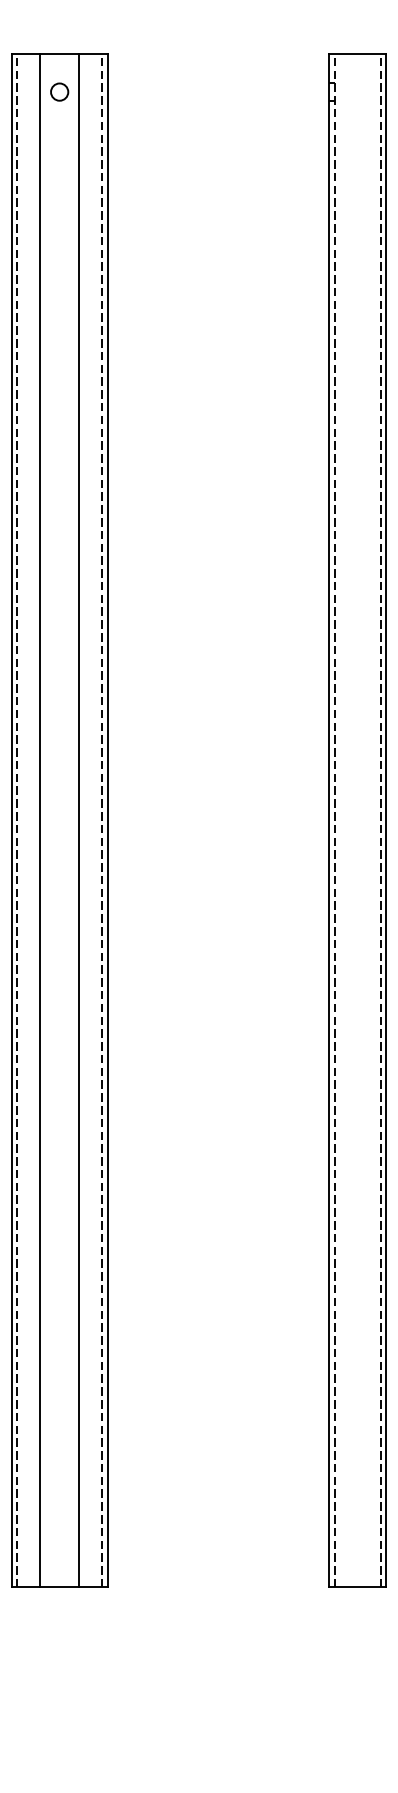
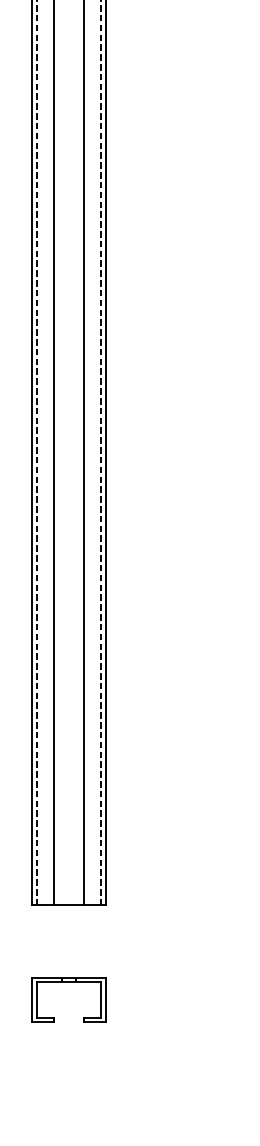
part: (59, 1687) -> (68, 982), added

